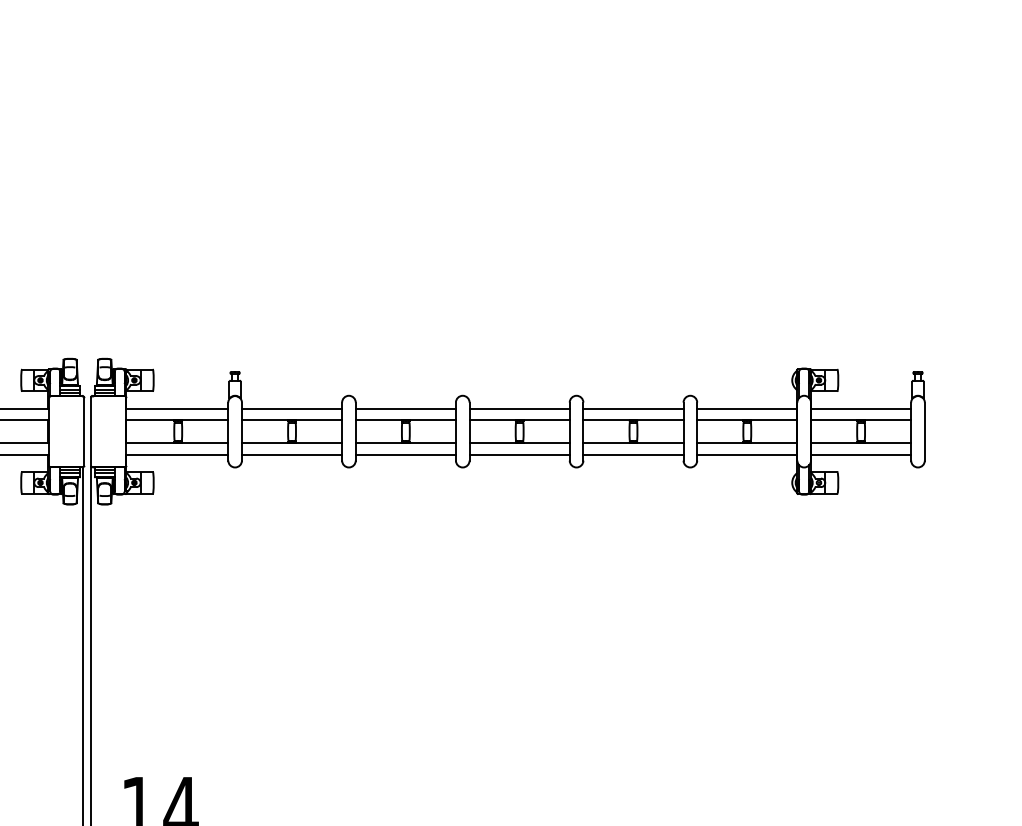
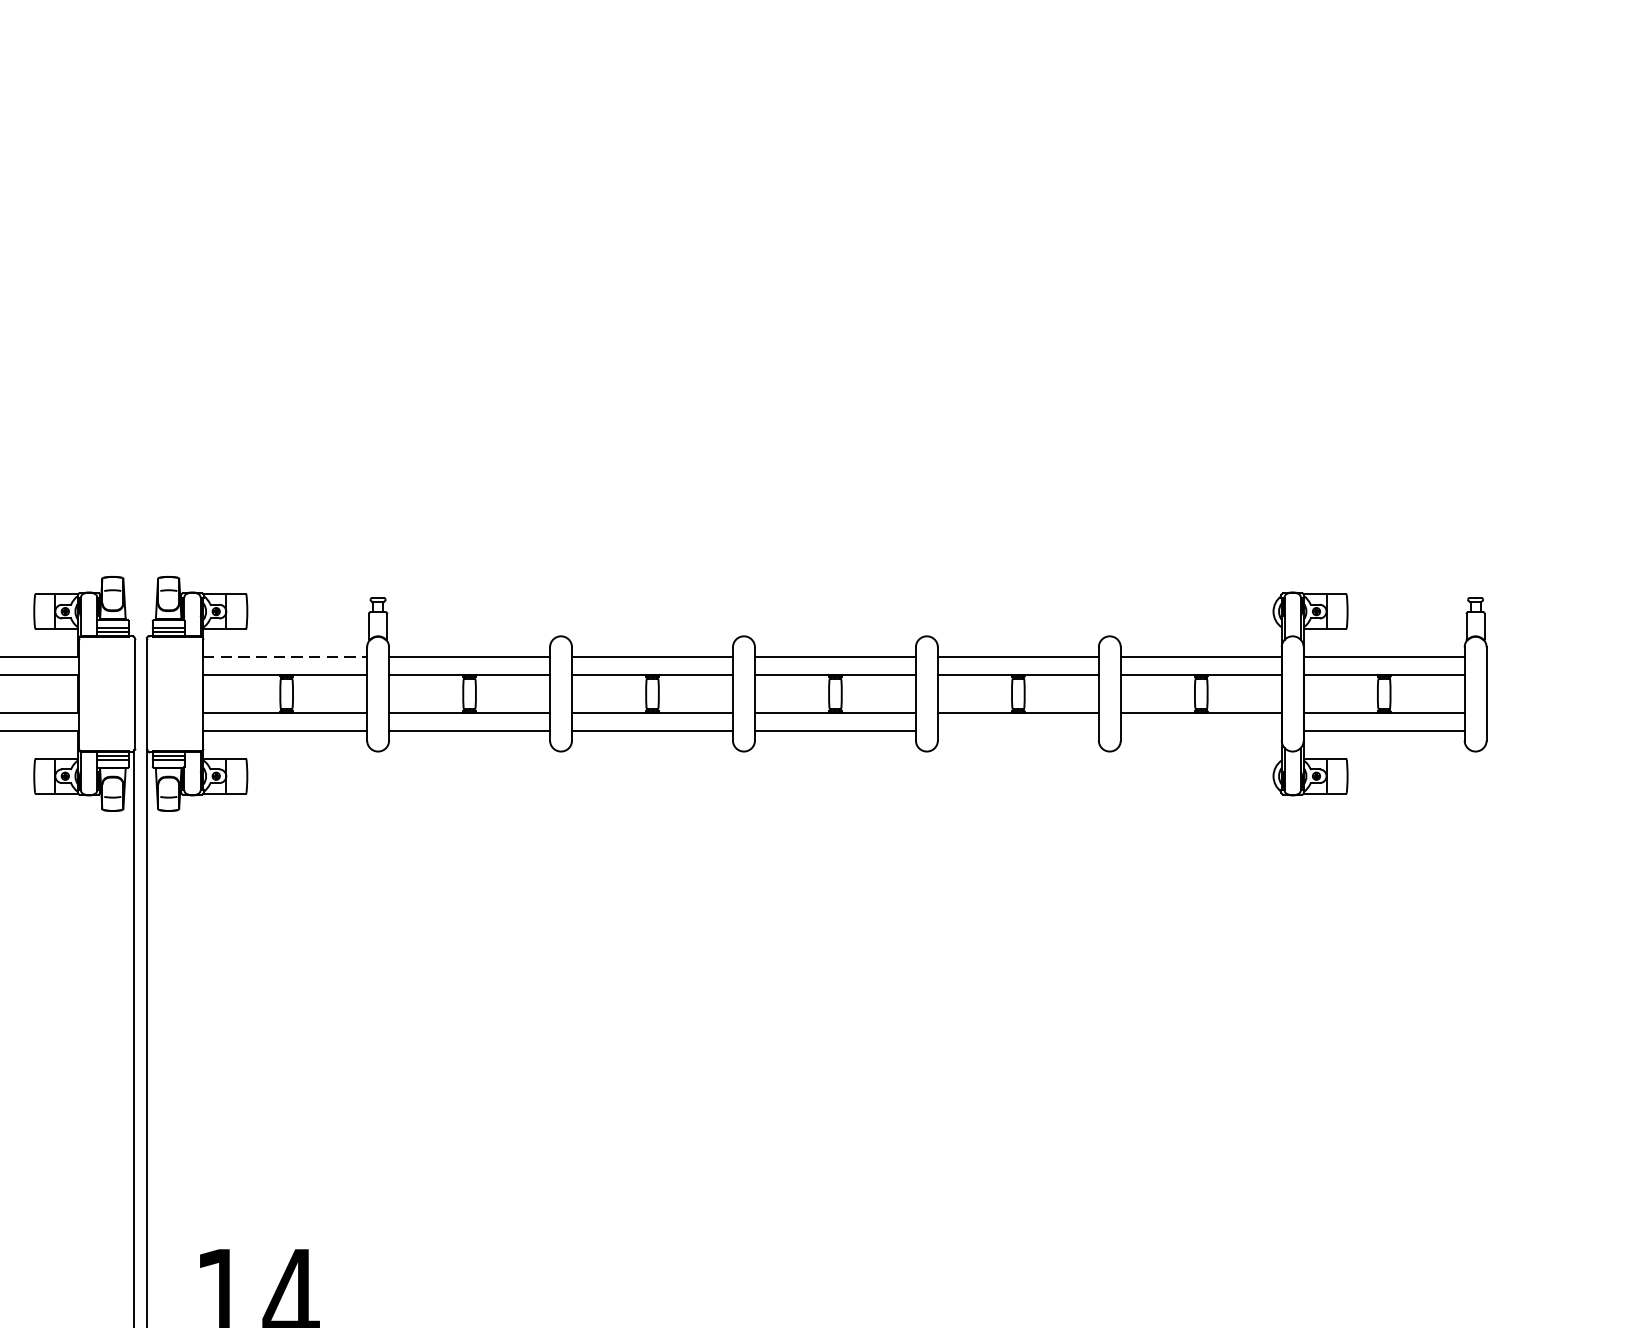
line: (177, 408) -> (285, 656), solid -> dashed
line: (633, 454) -> (1018, 730), removed
line: (747, 454) -> (1201, 730), removed

